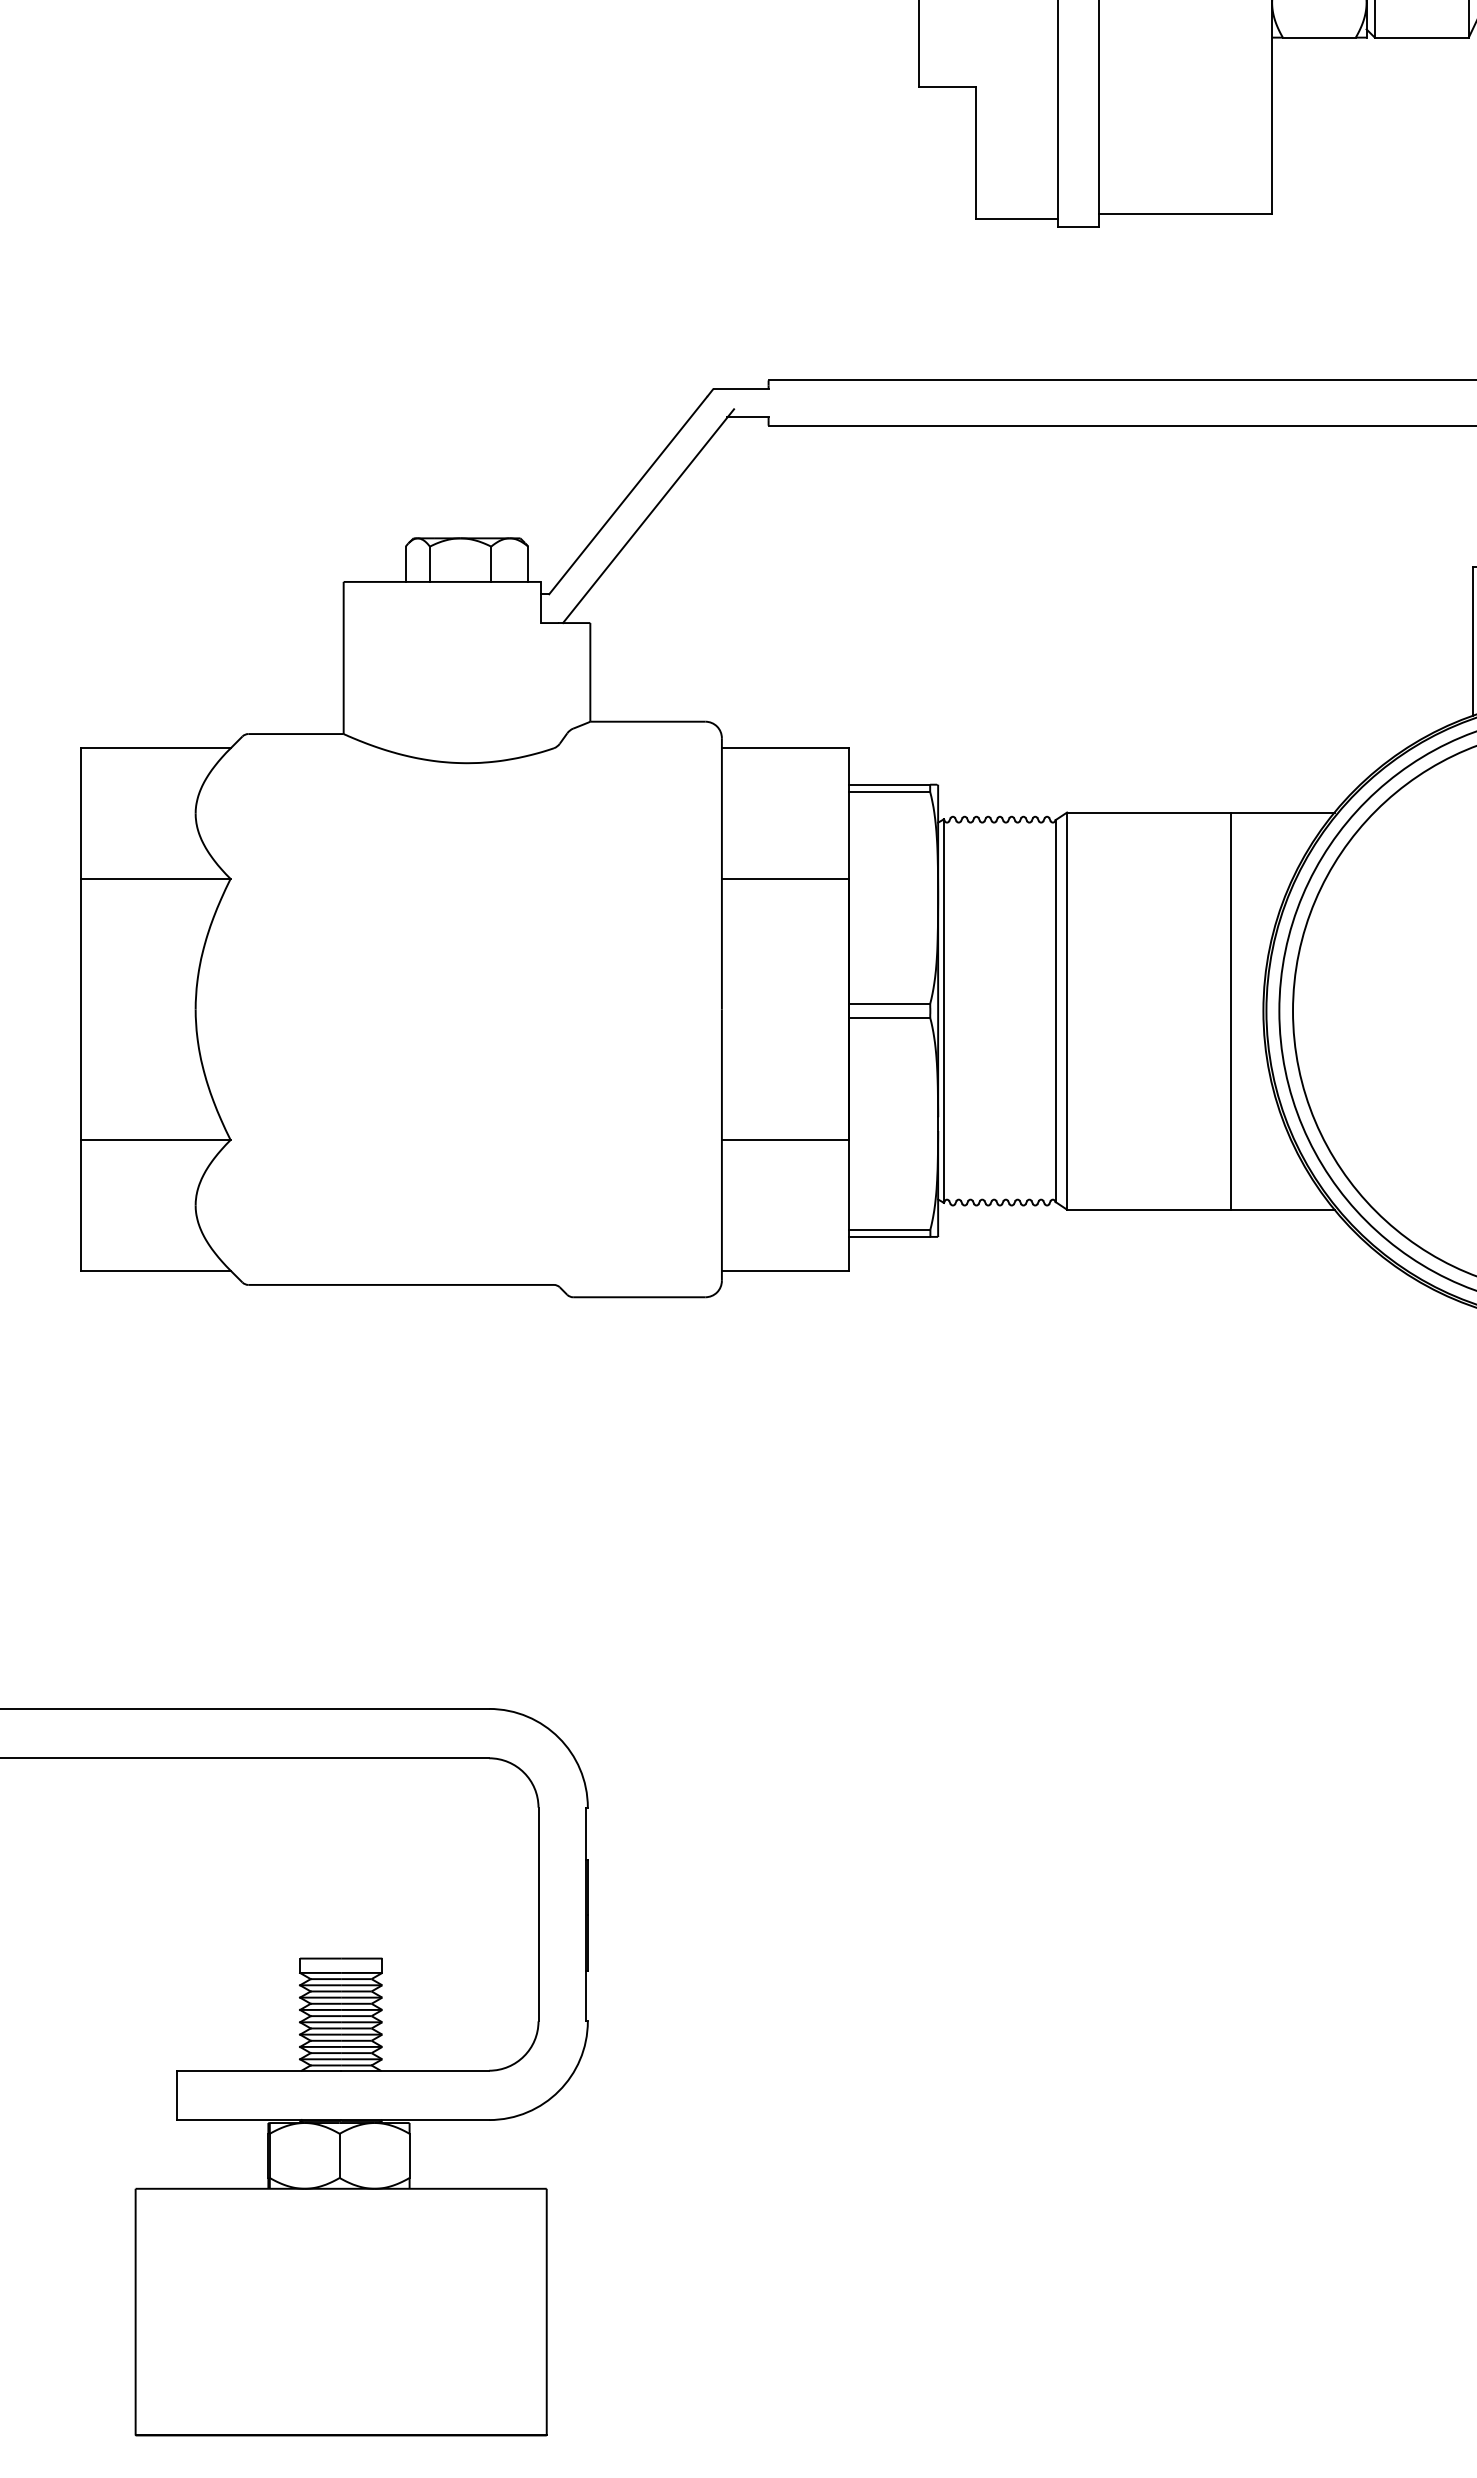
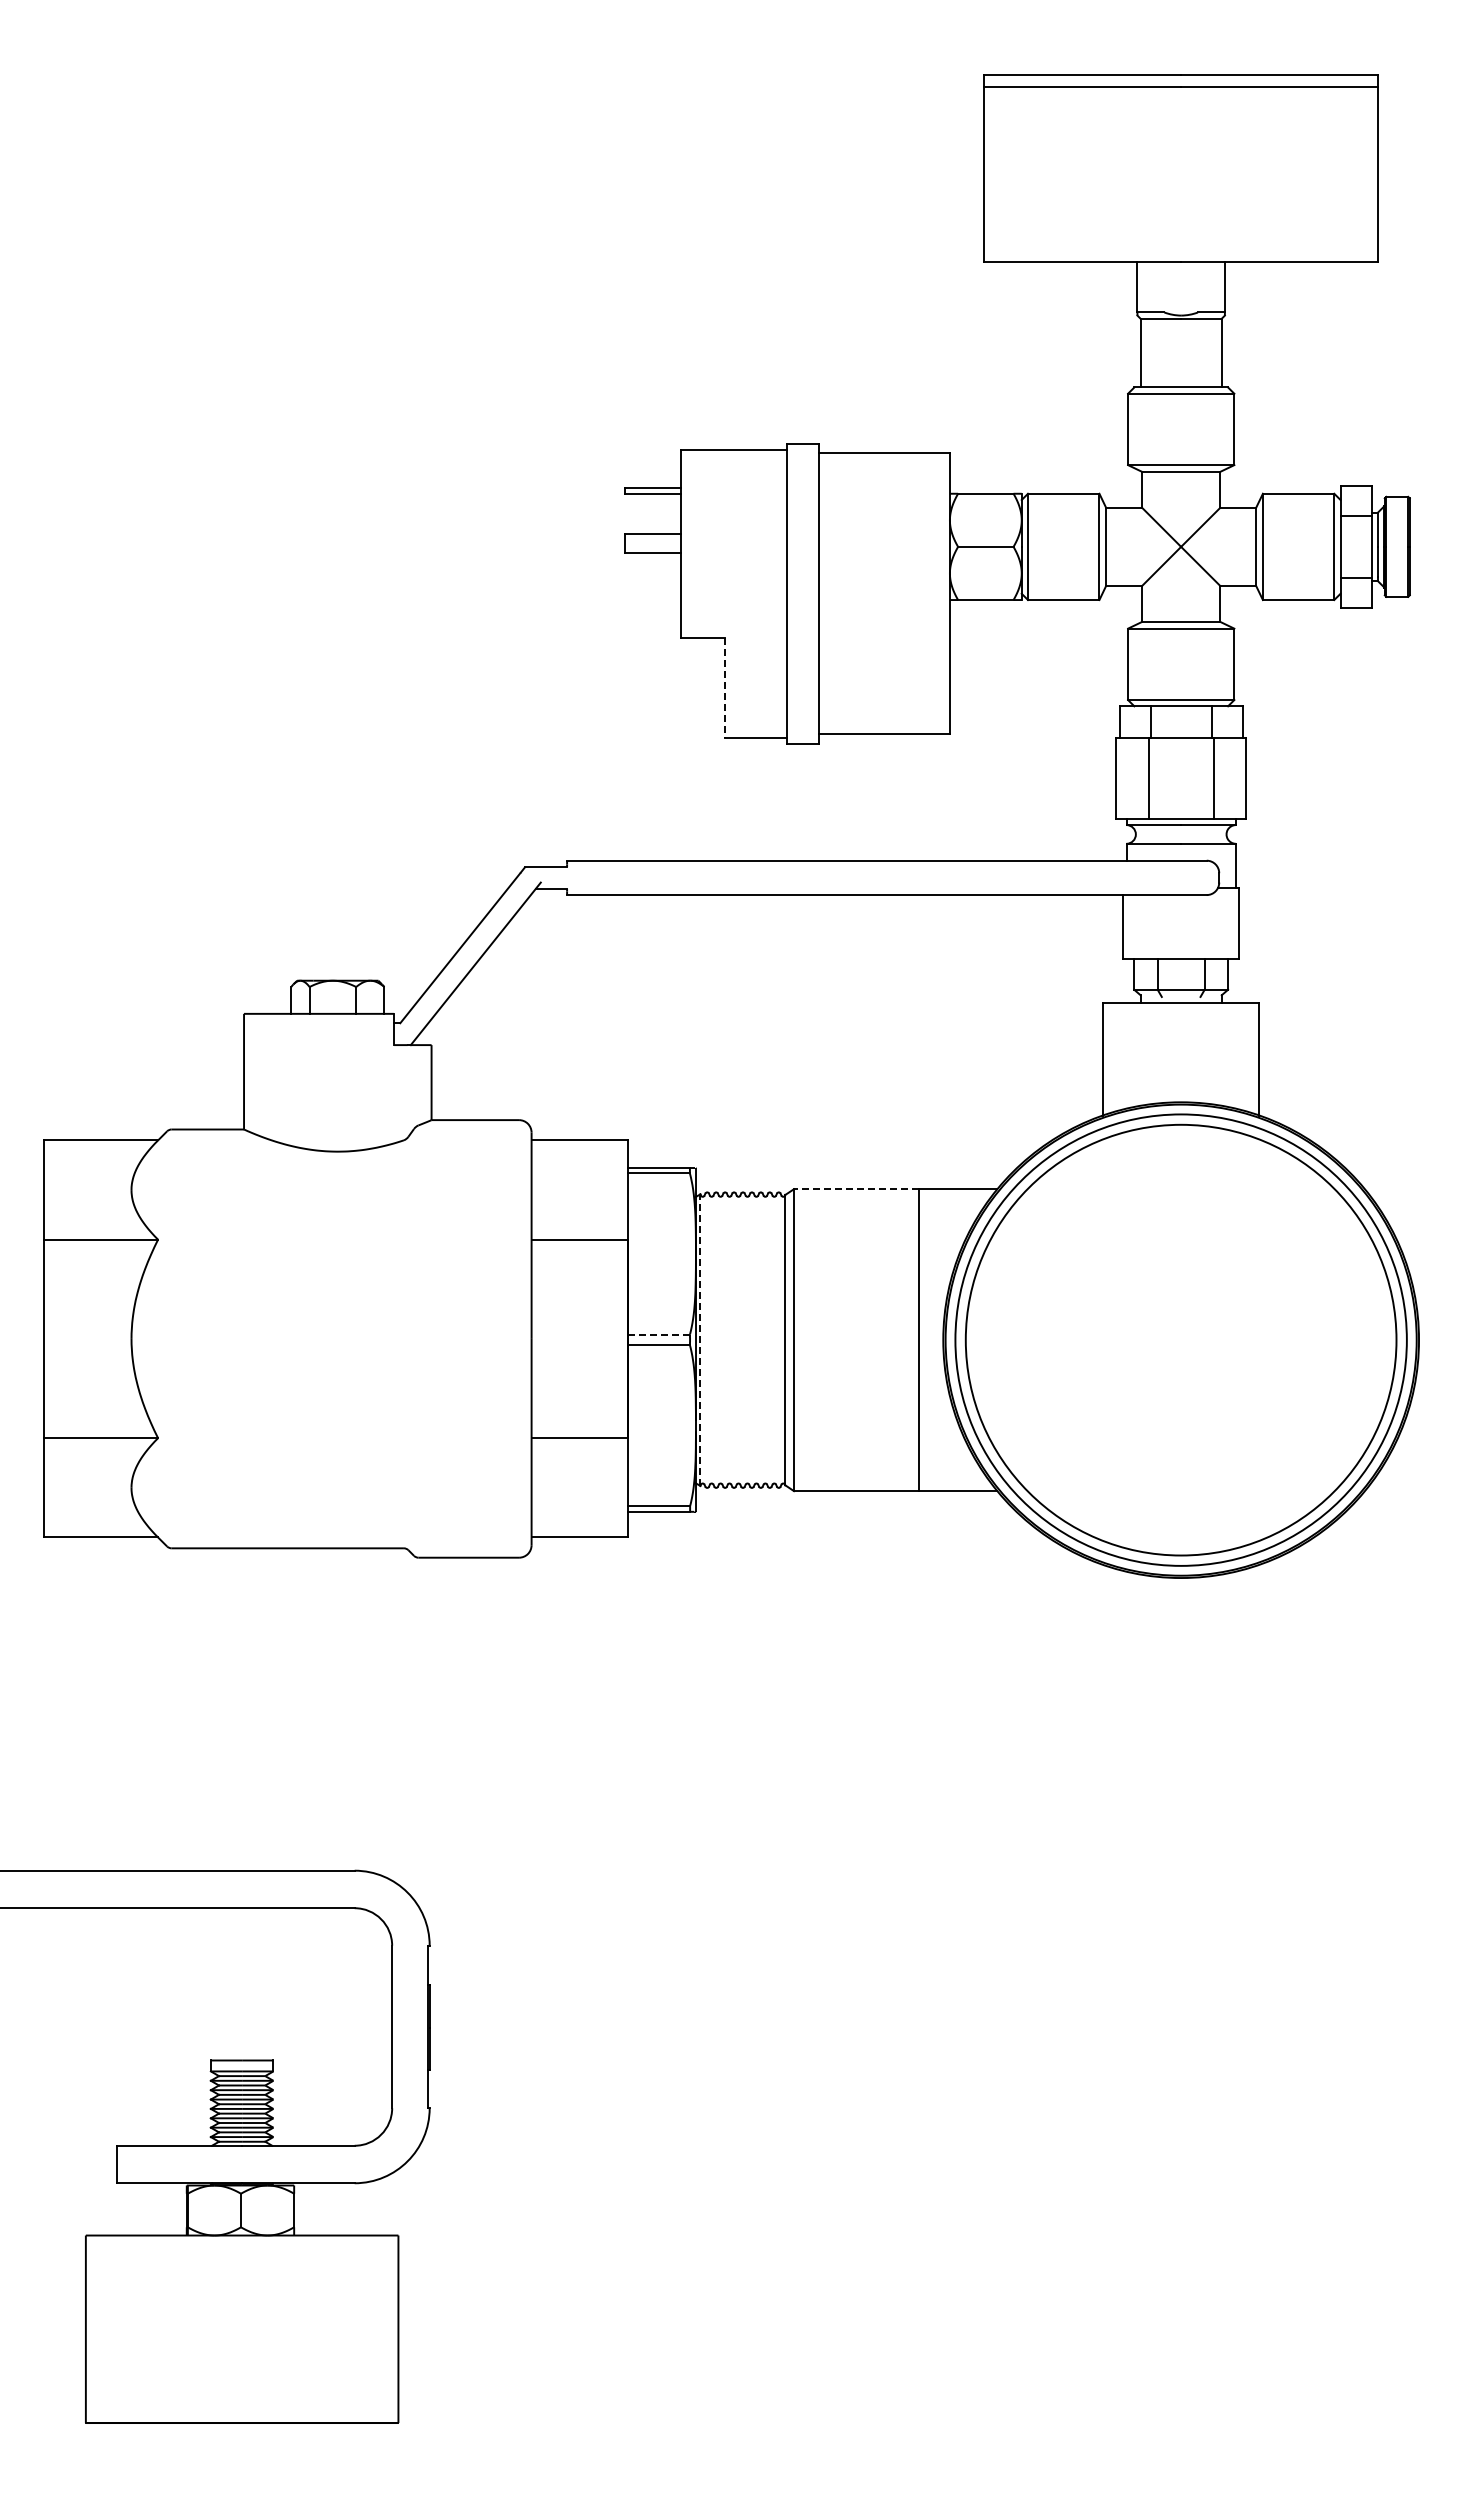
line: (975, 153) -> (724, 688), solid -> dashed
line: (1147, 812) -> (855, 1189), solid -> dashed
line: (890, 1003) -> (659, 1334), solid -> dashed
line: (944, 1011) -> (700, 1340), solid -> dashed

